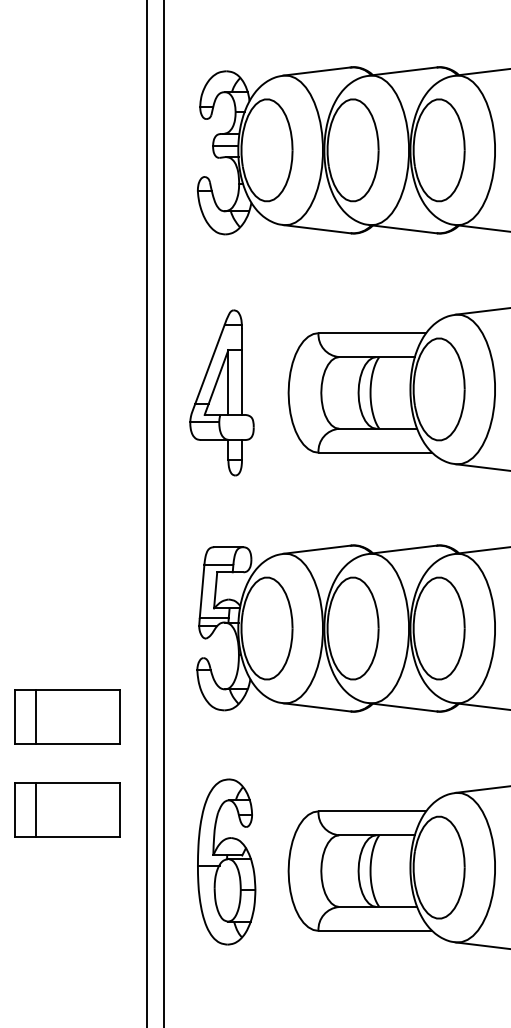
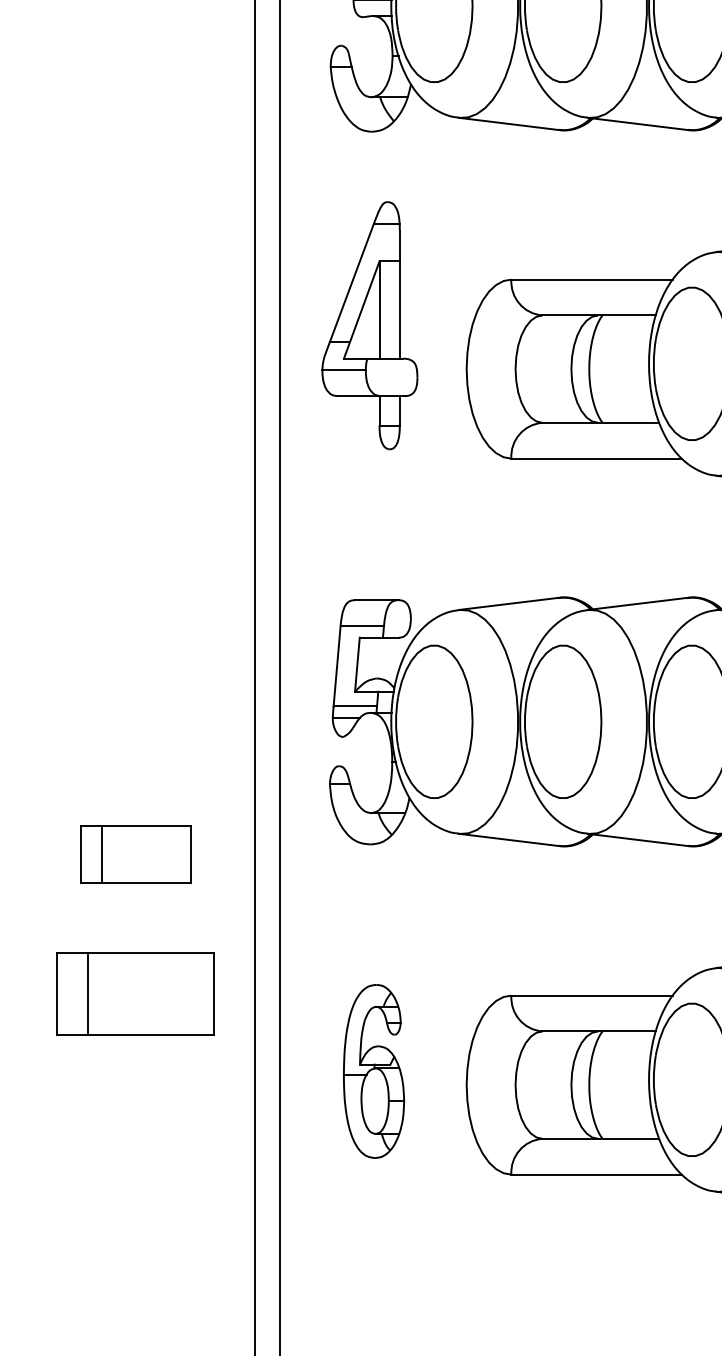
part: (221, 392) -> (369, 325), moved
part: (67, 716) -> (135, 853), size x0.7
part: (226, 861) -> (373, 1070), size x0.7

